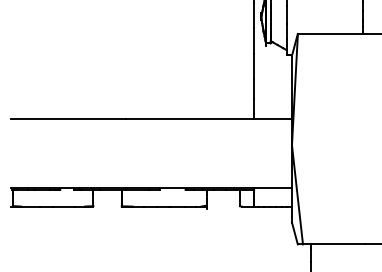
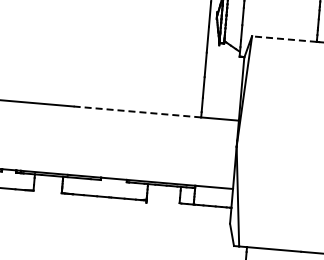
line: (329, 33) -> (283, 38), solid -> dashed
line: (190, 119) -> (137, 112), solid -> dashed

